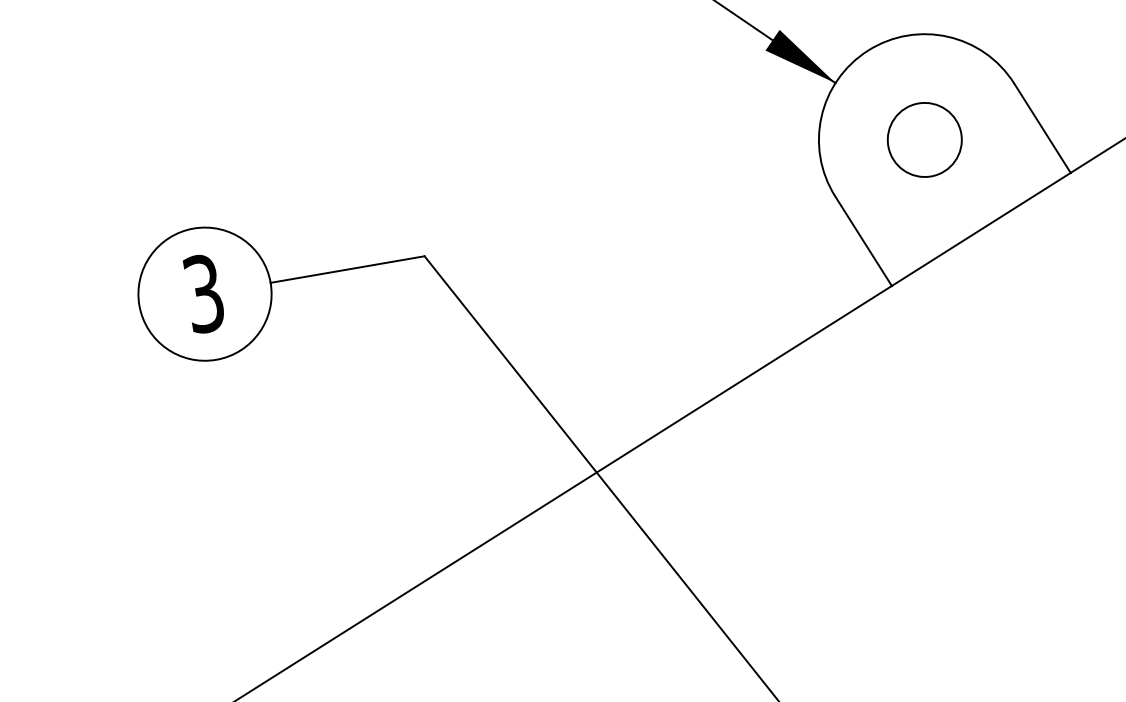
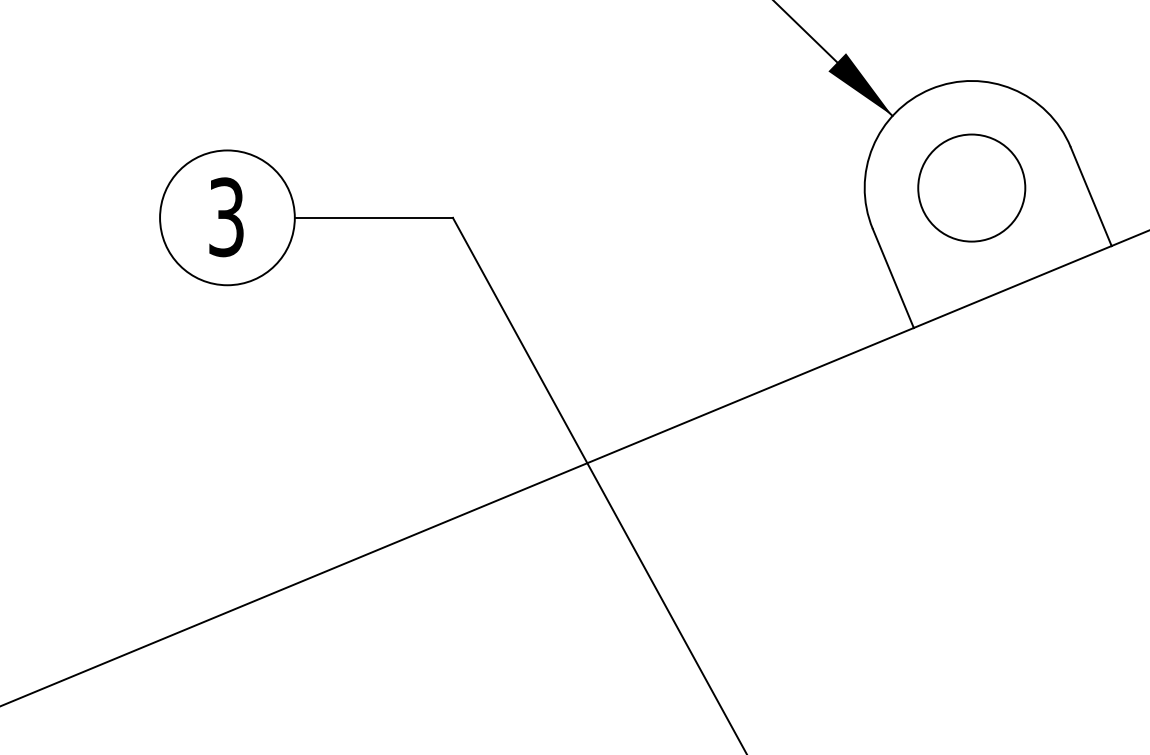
circle: (924, 139) -> (971, 187), size x1.43

